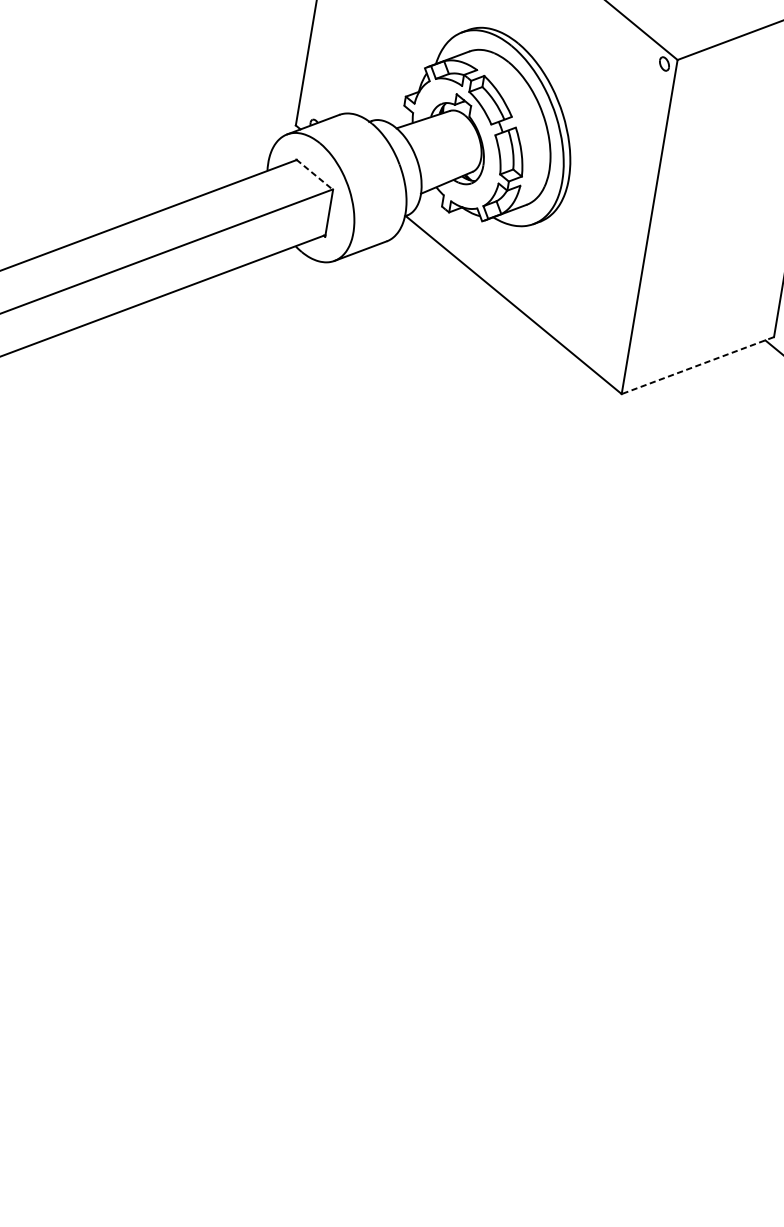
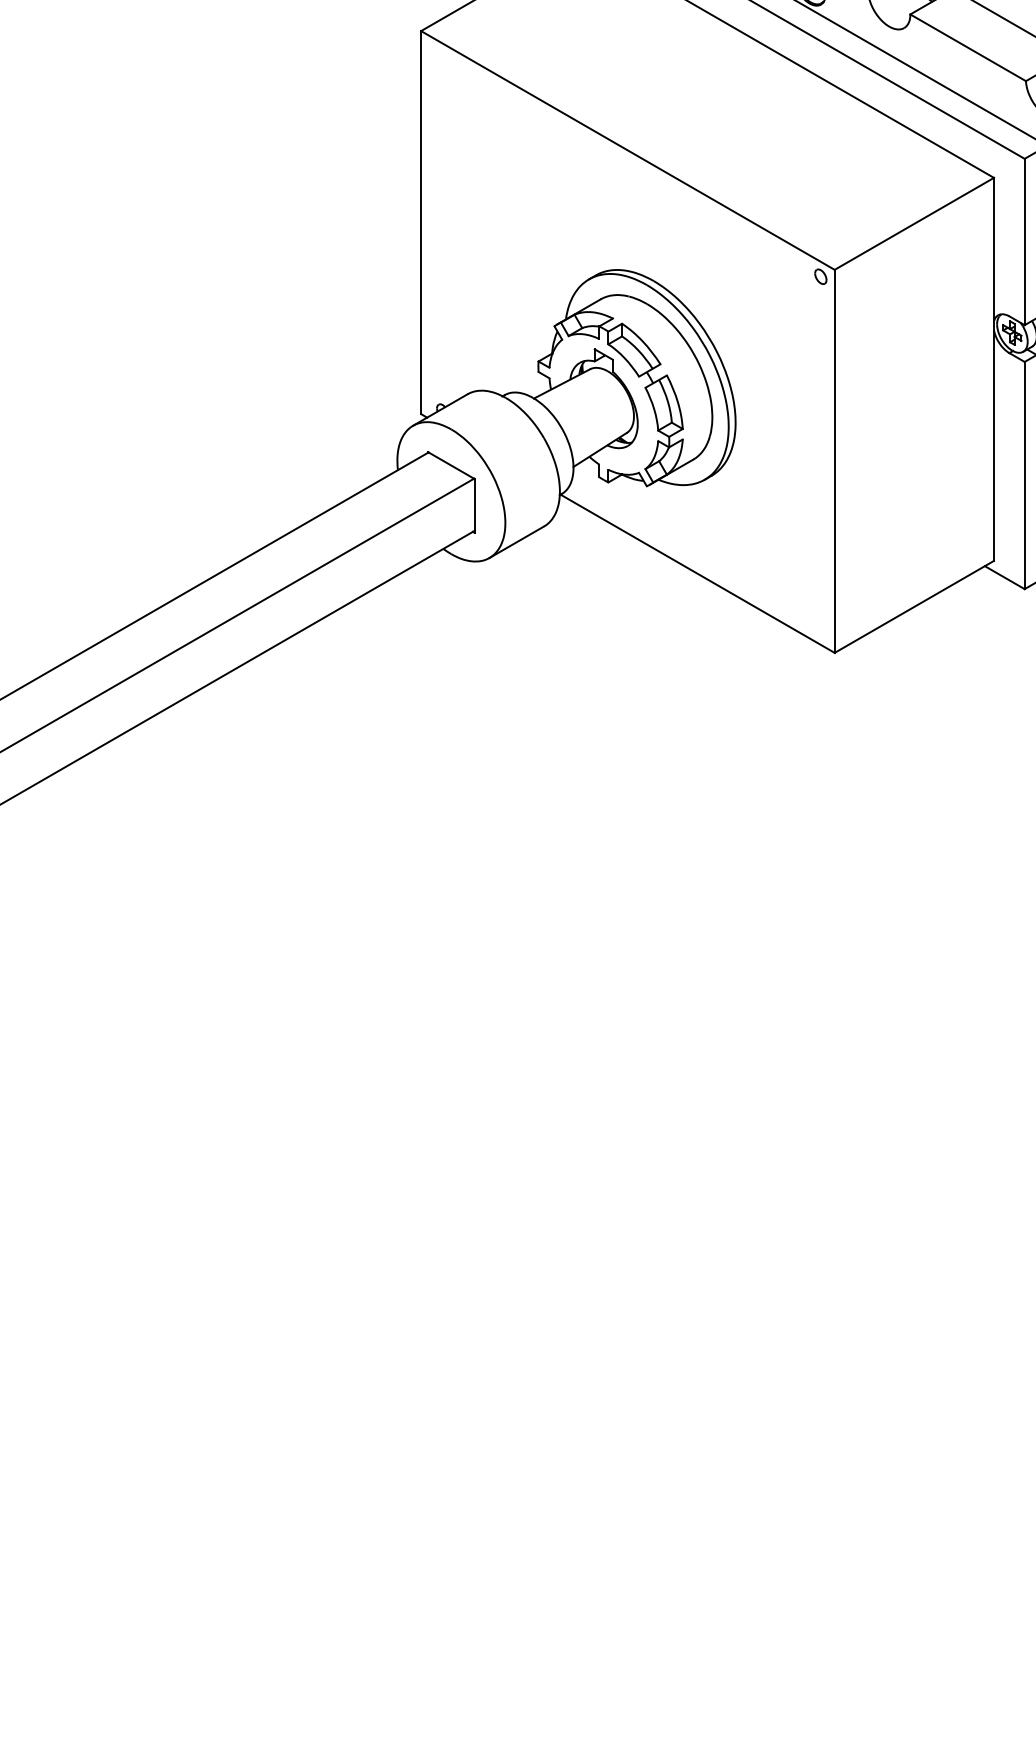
line: (314, 174) -> (451, 465), dashed -> solid
line: (698, 365) -> (914, 606), dashed -> solid

